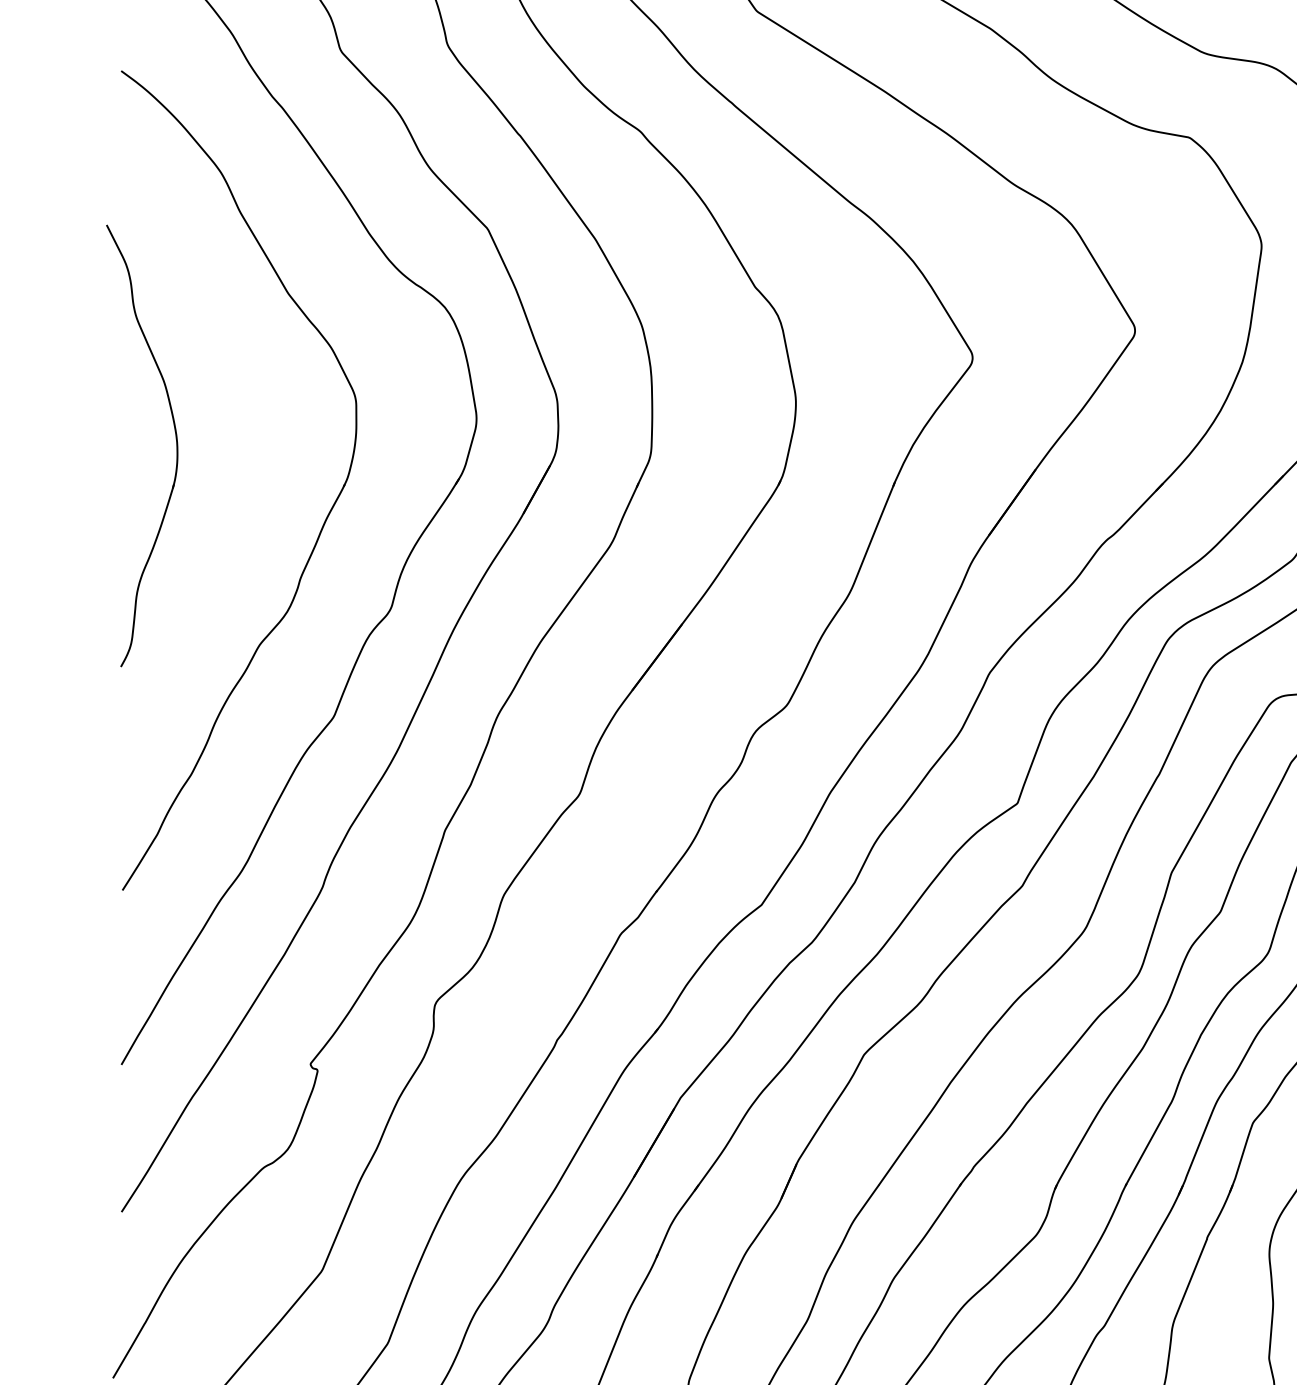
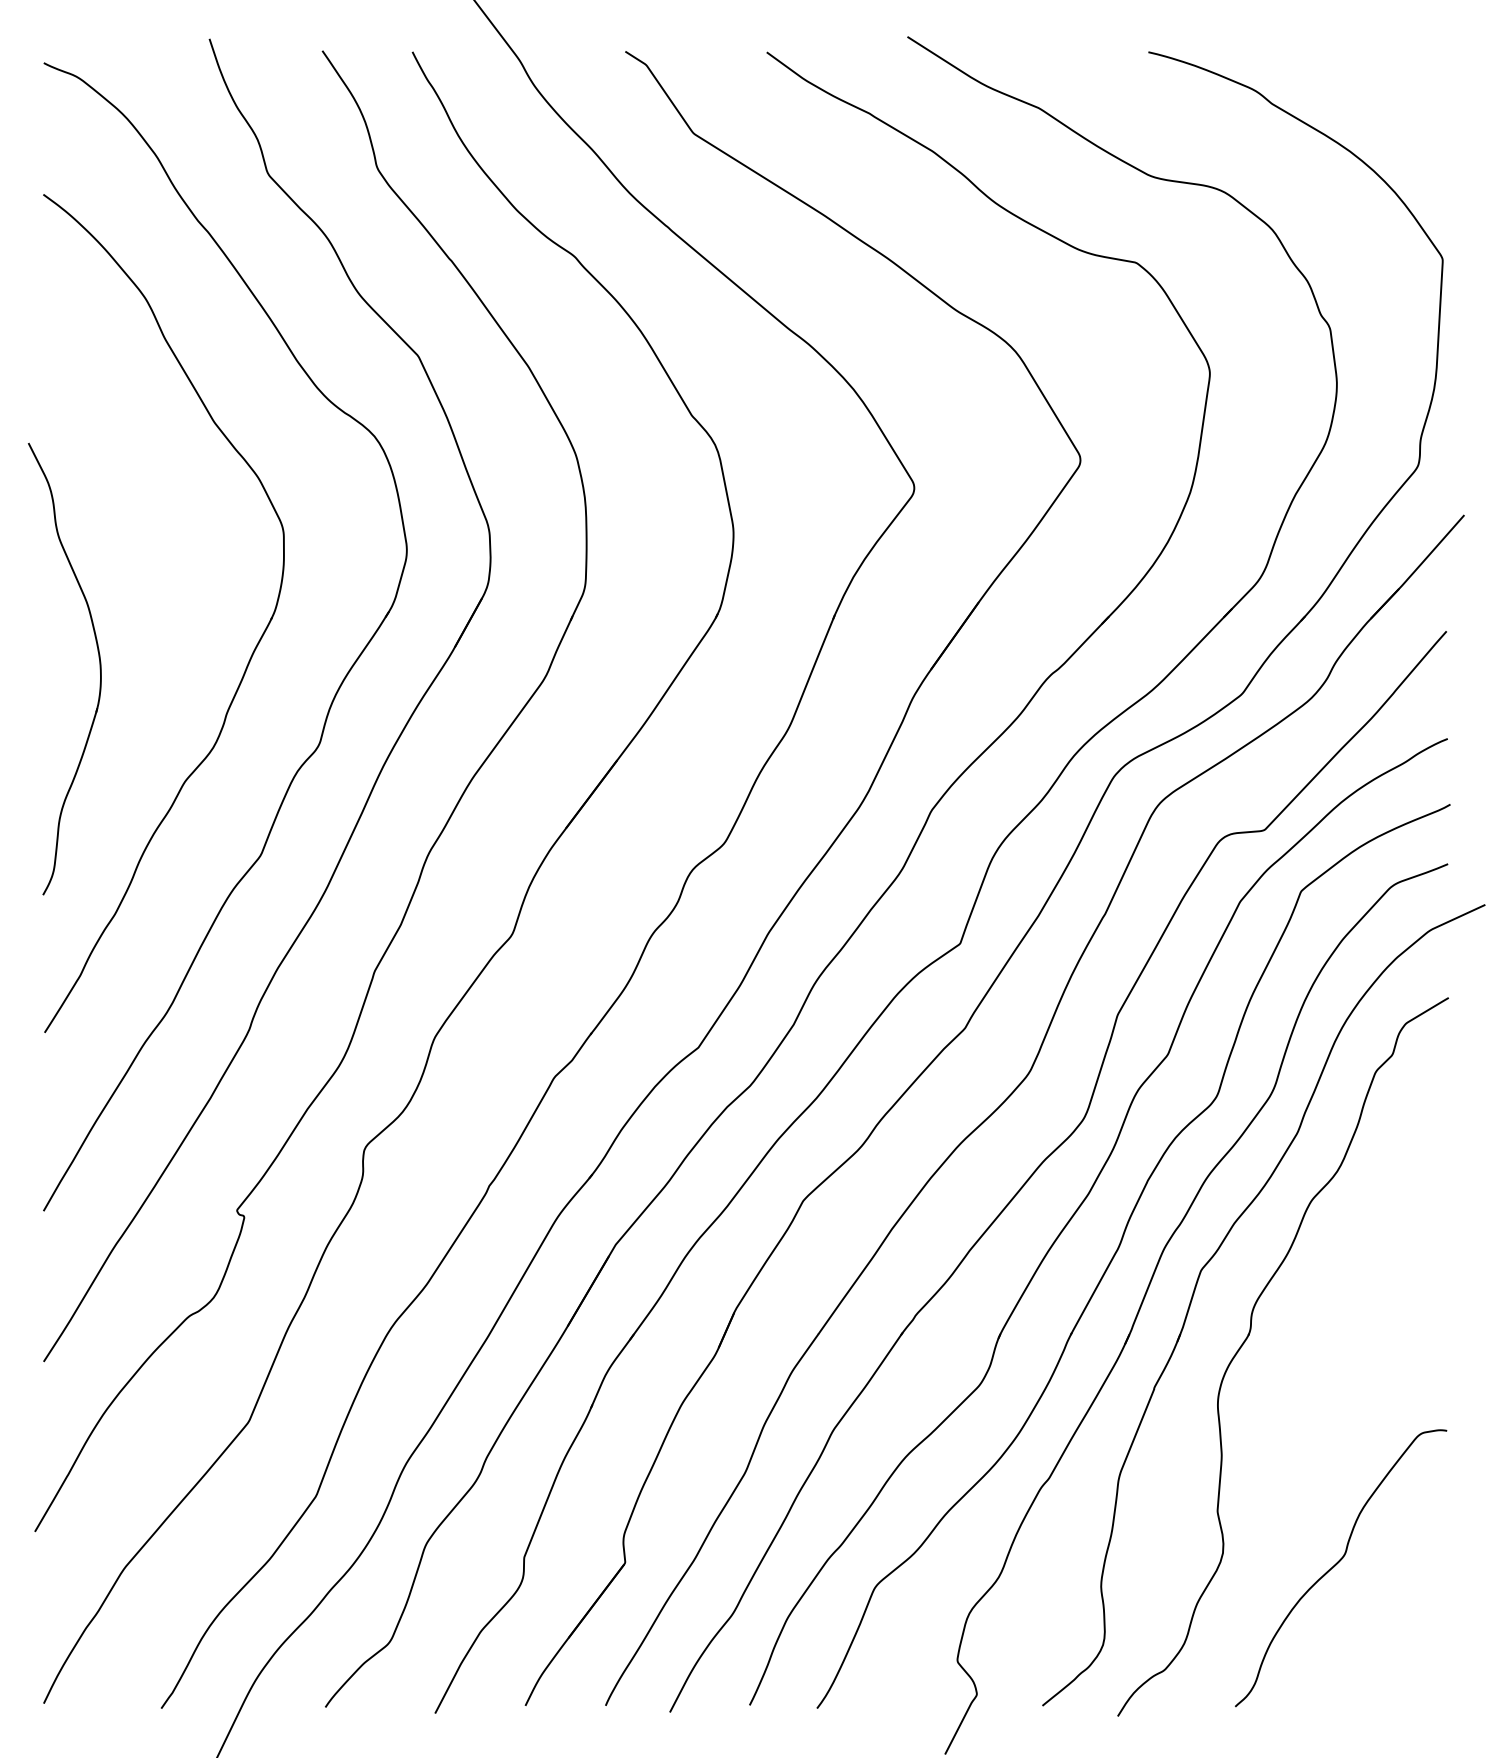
part: (176, 445) -> (99, 668), moved

